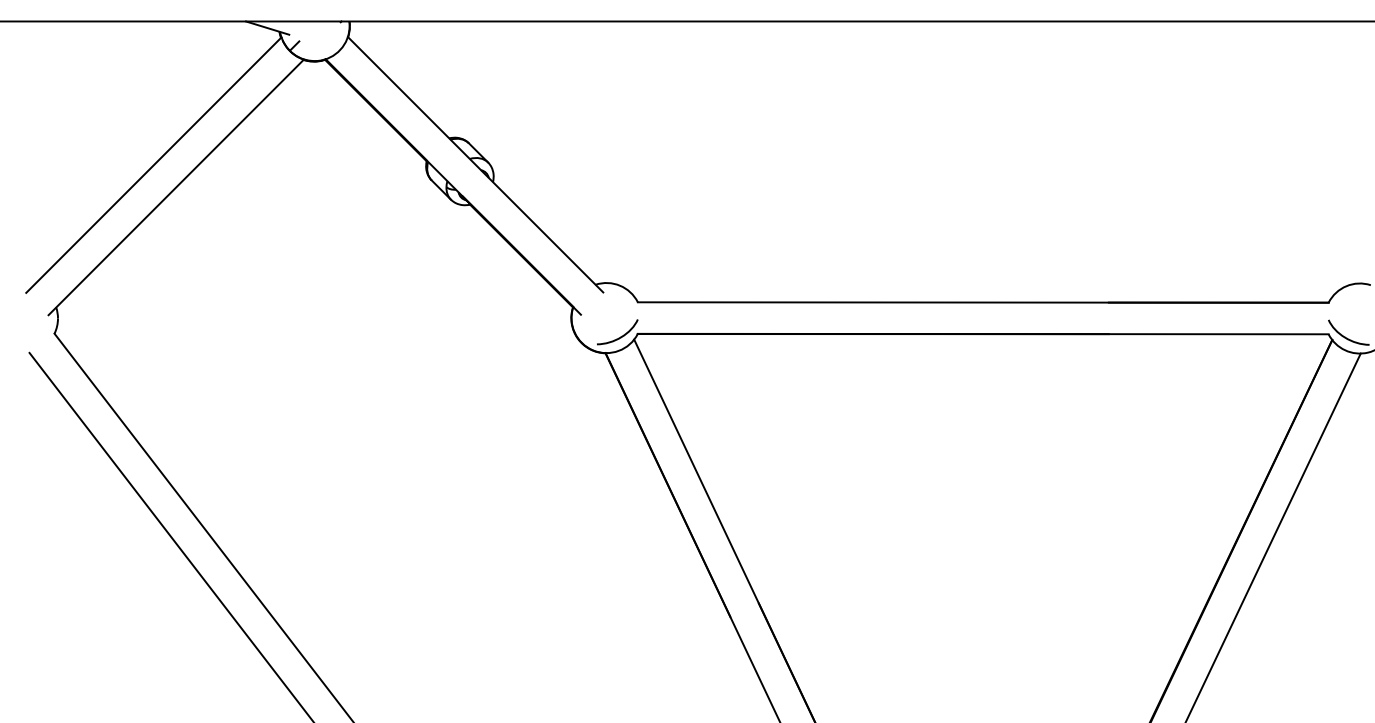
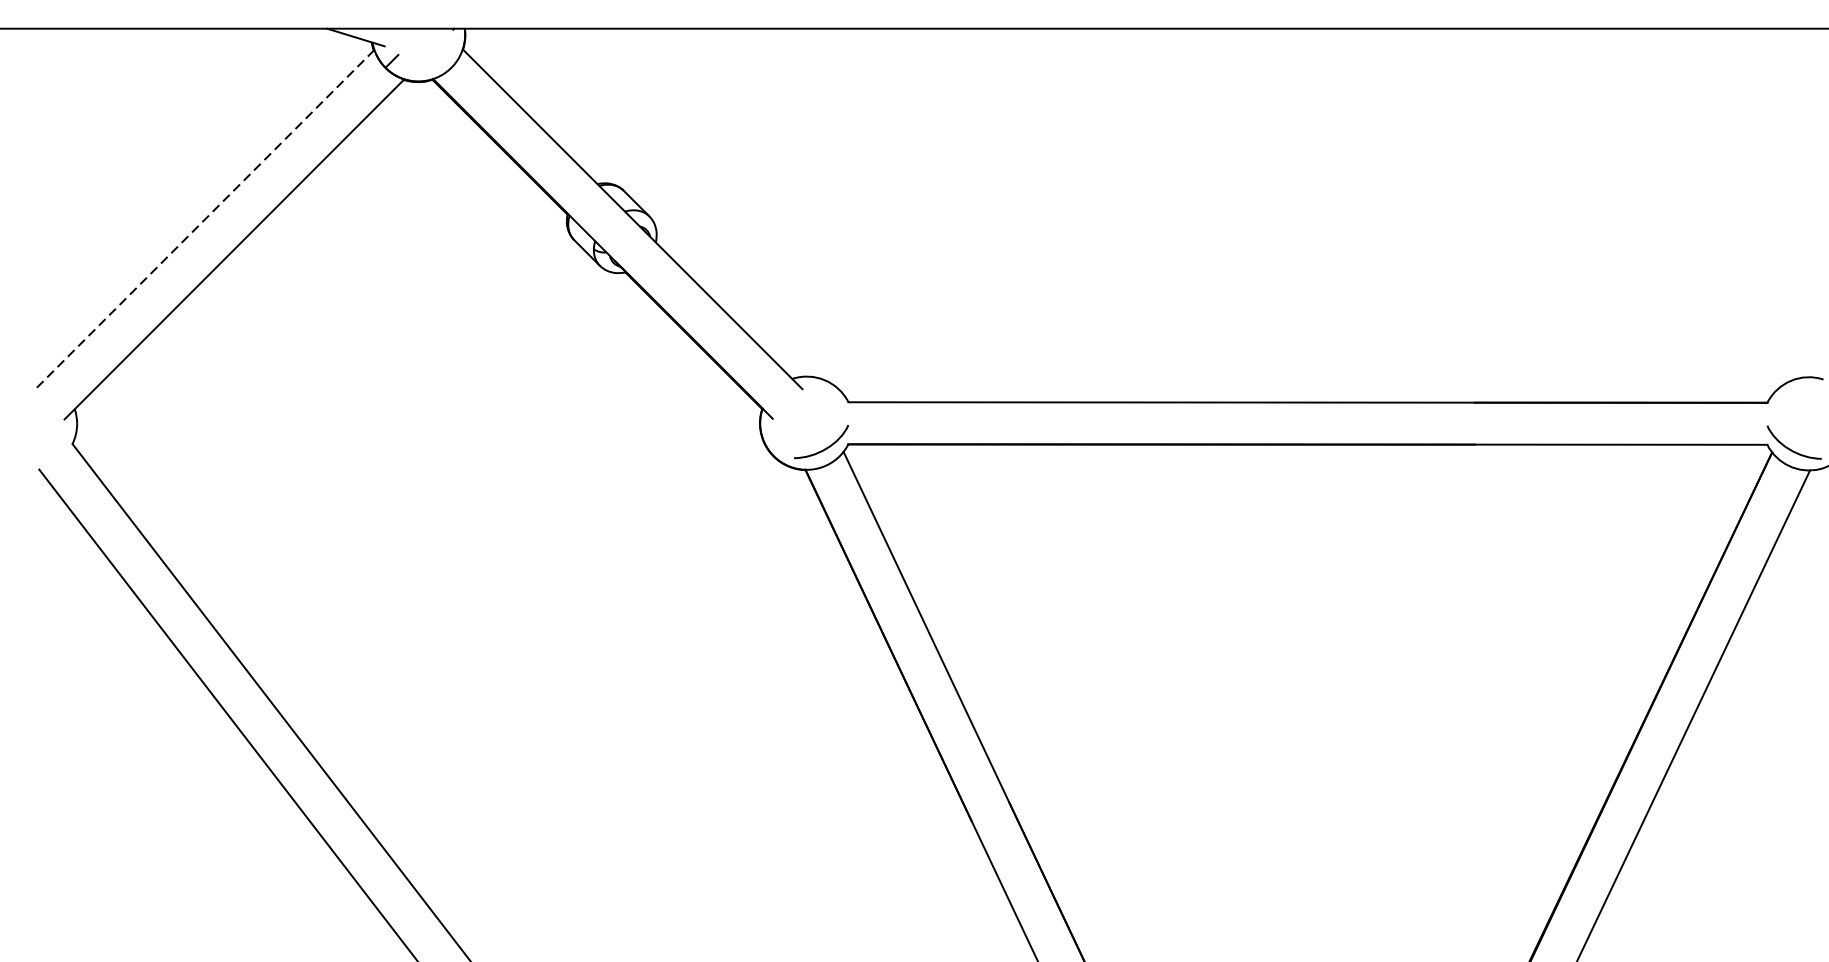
line: (153, 165) -> (204, 220), solid -> dashed

